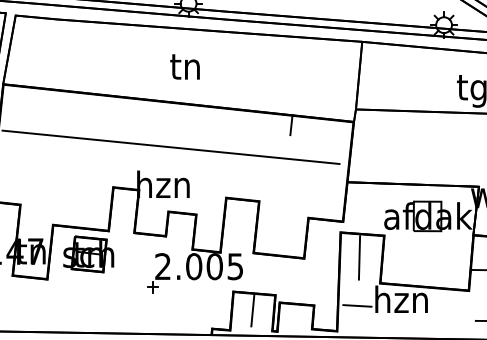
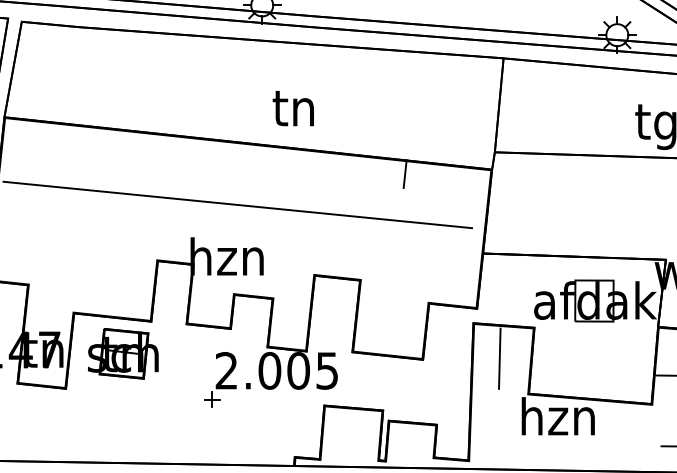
text: (184, 66) -> (292, 107), moved
line: (357, 305) -> (496, 424), removed
line: (252, 310) -> (351, 431), removed

